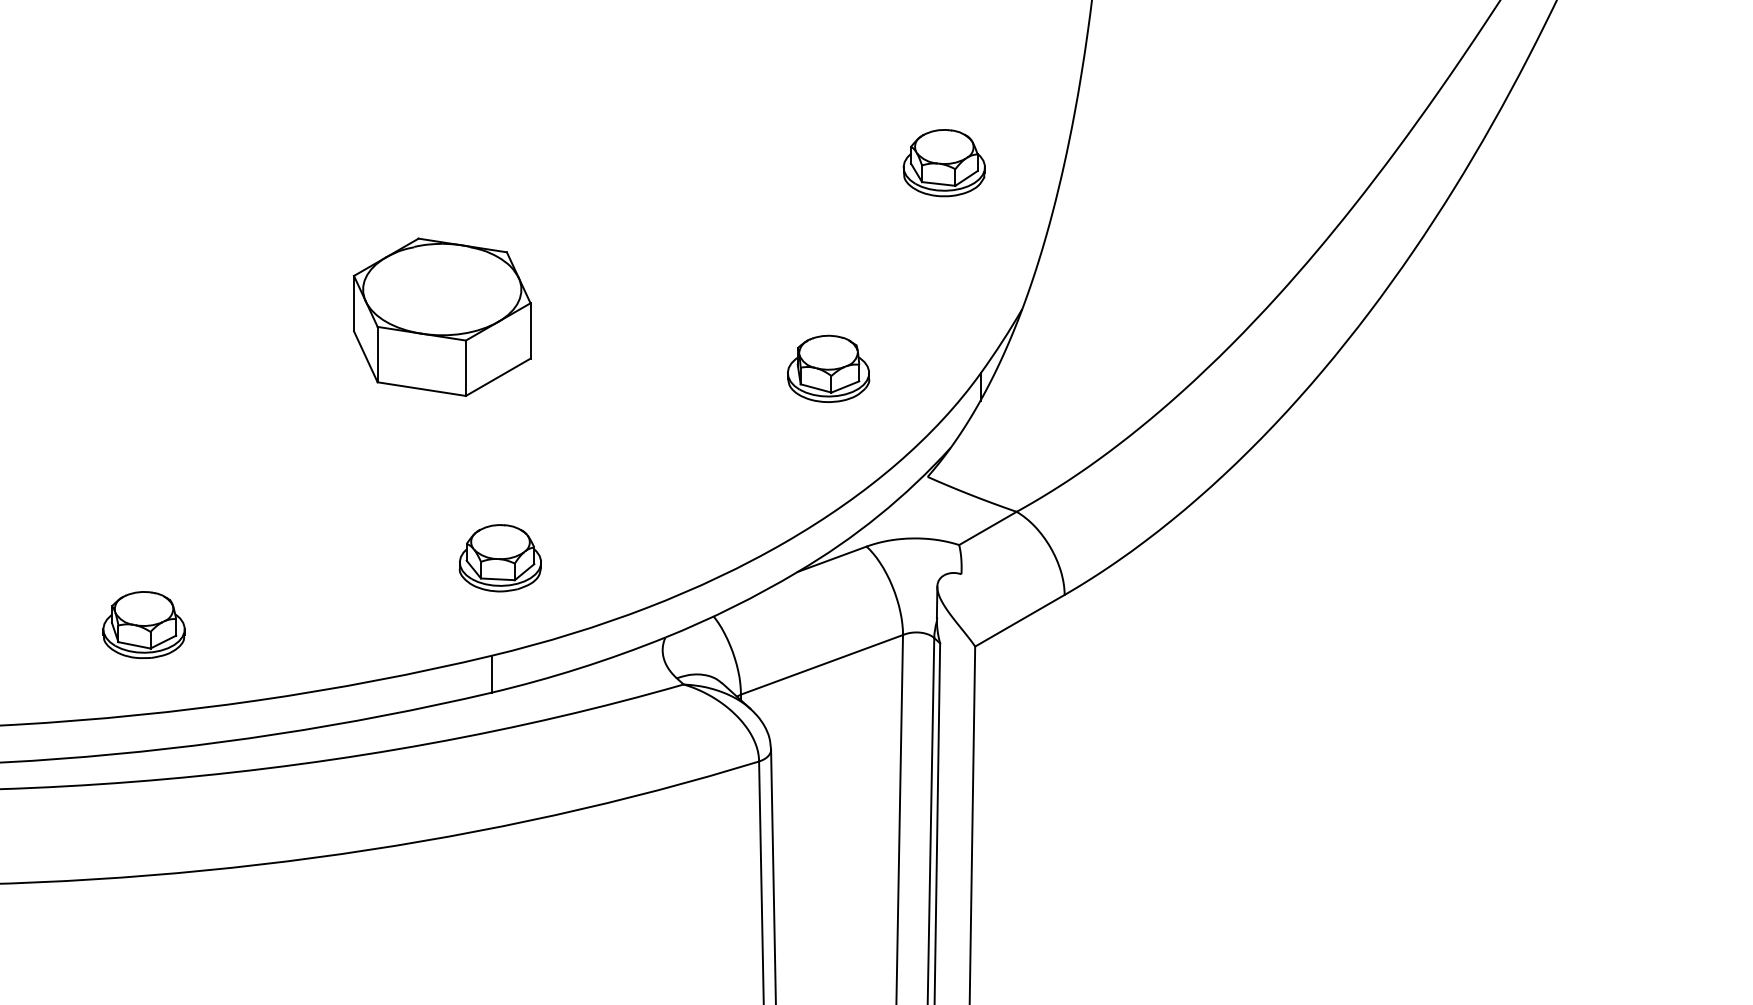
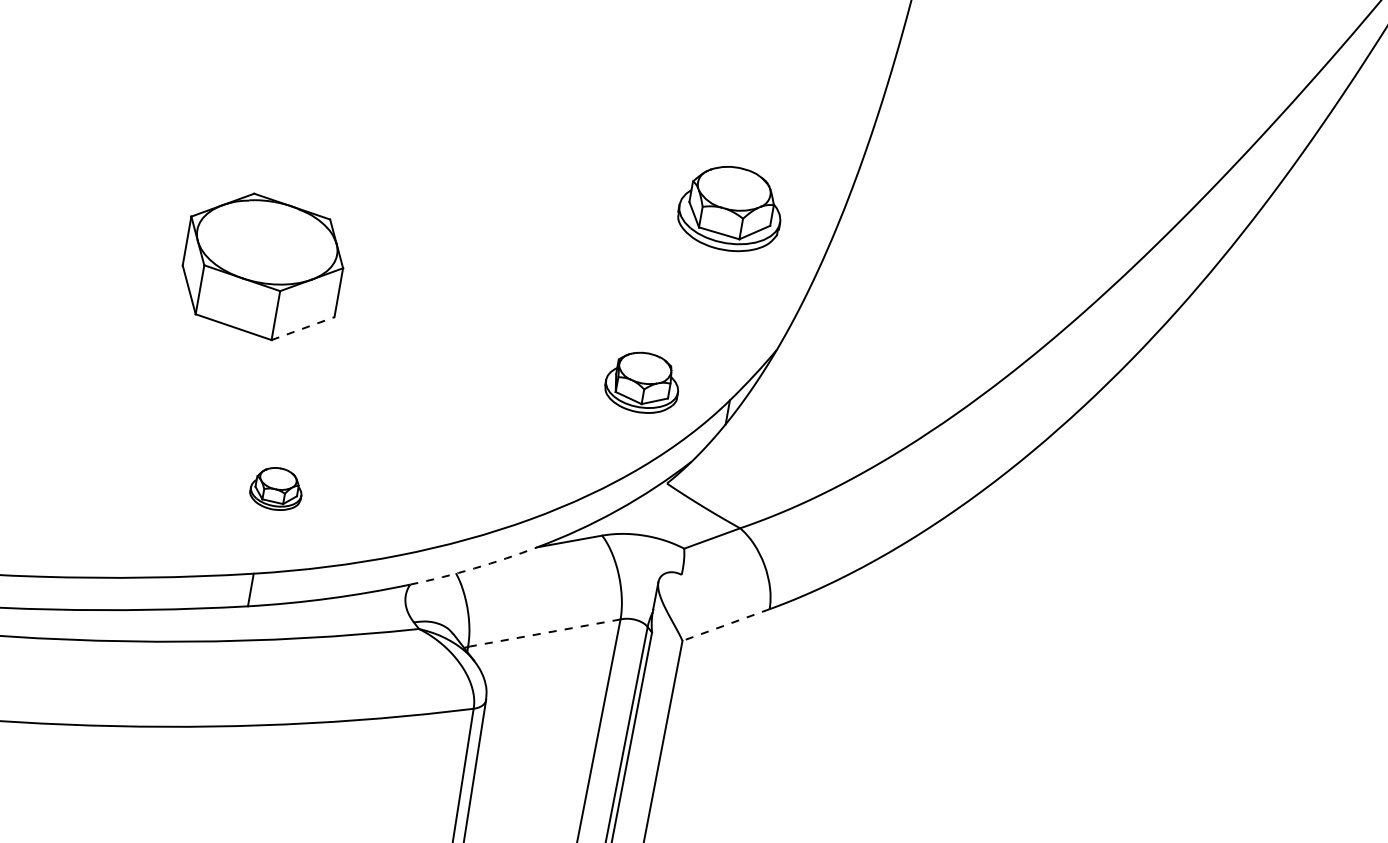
part: (943, 163) -> (729, 209), size x1.4
part: (828, 368) -> (642, 382), moved
line: (498, 377) -> (303, 328), solid -> dashed
part: (499, 558) -> (275, 488), size x0.7
arc: (732, 607) -> (474, 568), solid -> dashed
line: (1019, 620) -> (725, 624), solid -> dashed
line: (821, 665) -> (543, 633), solid -> dashed

